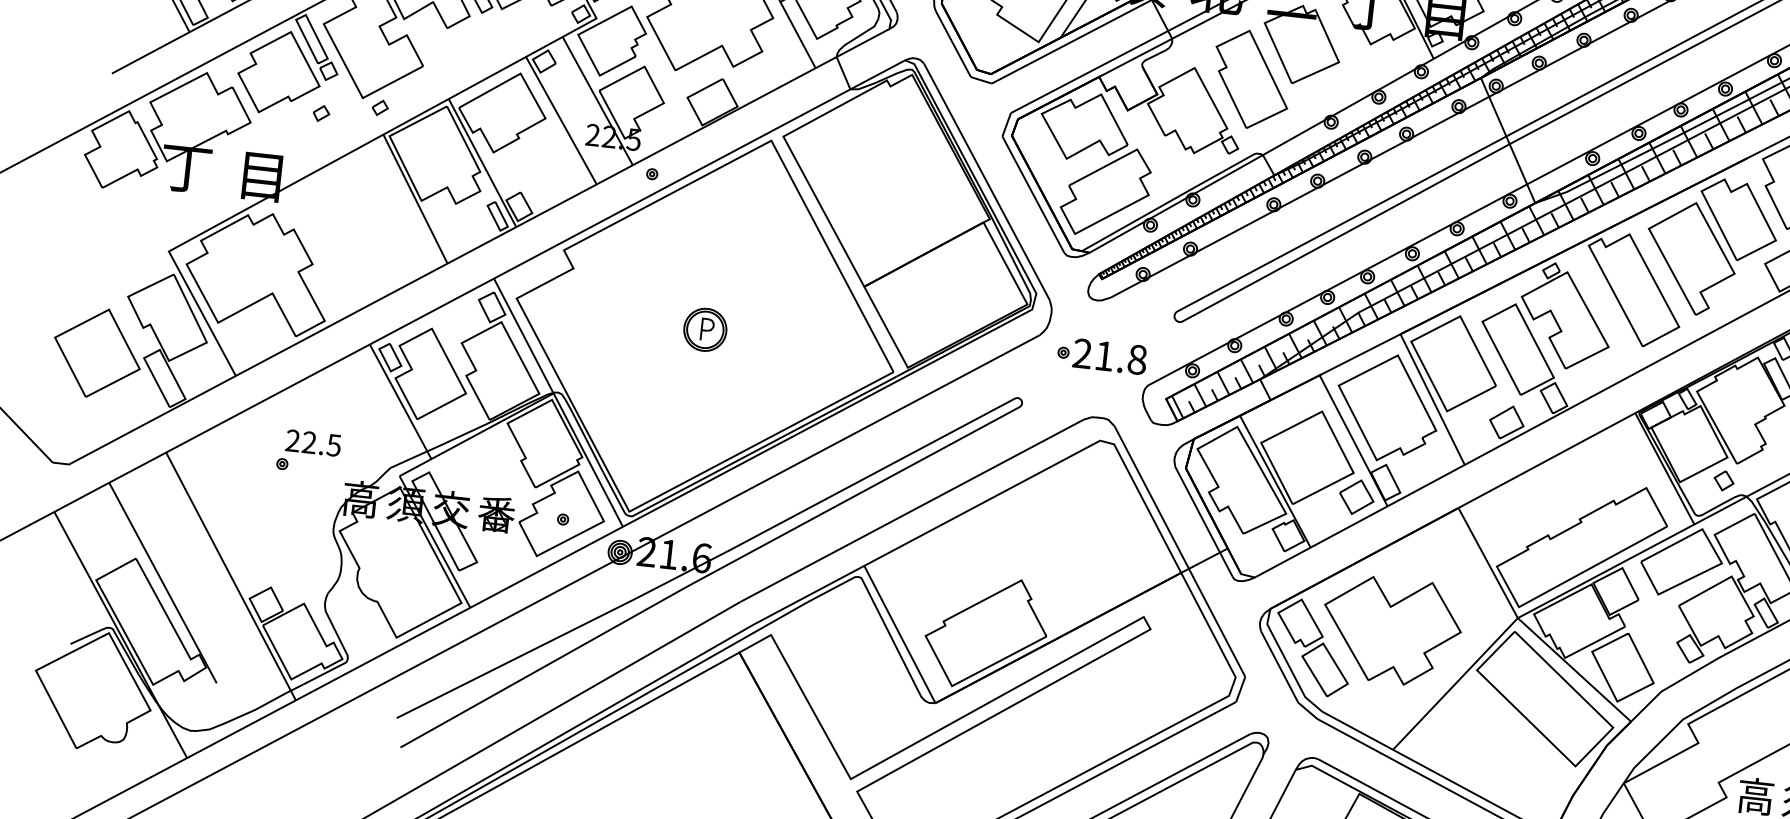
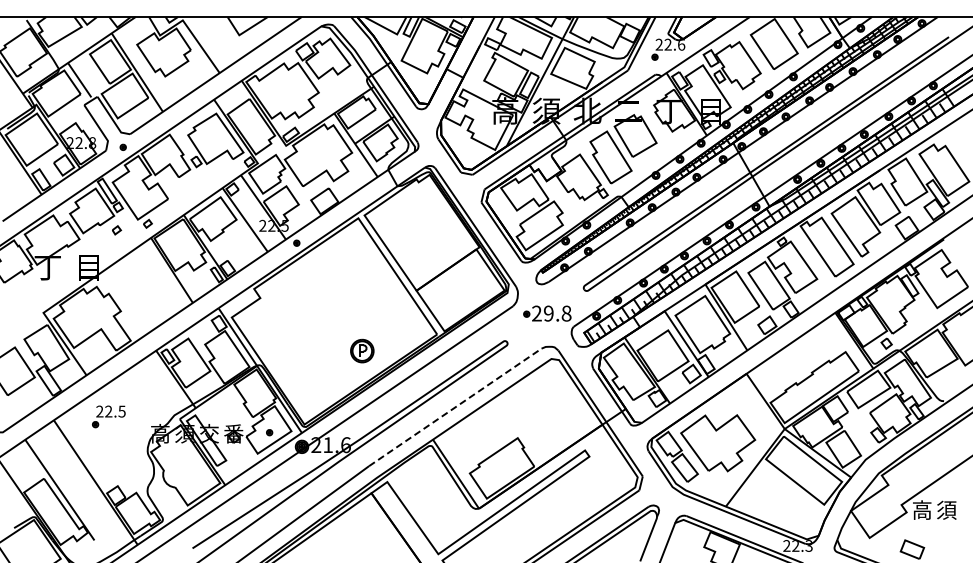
part: (705, 328) -> (362, 350), moved
text: (1103, 355) -> (548, 313), 21.8 -> 29.8
part: (307, 451) -> (108, 416), moved
line: (912, 510) -> (455, 407), solid -> dashed

